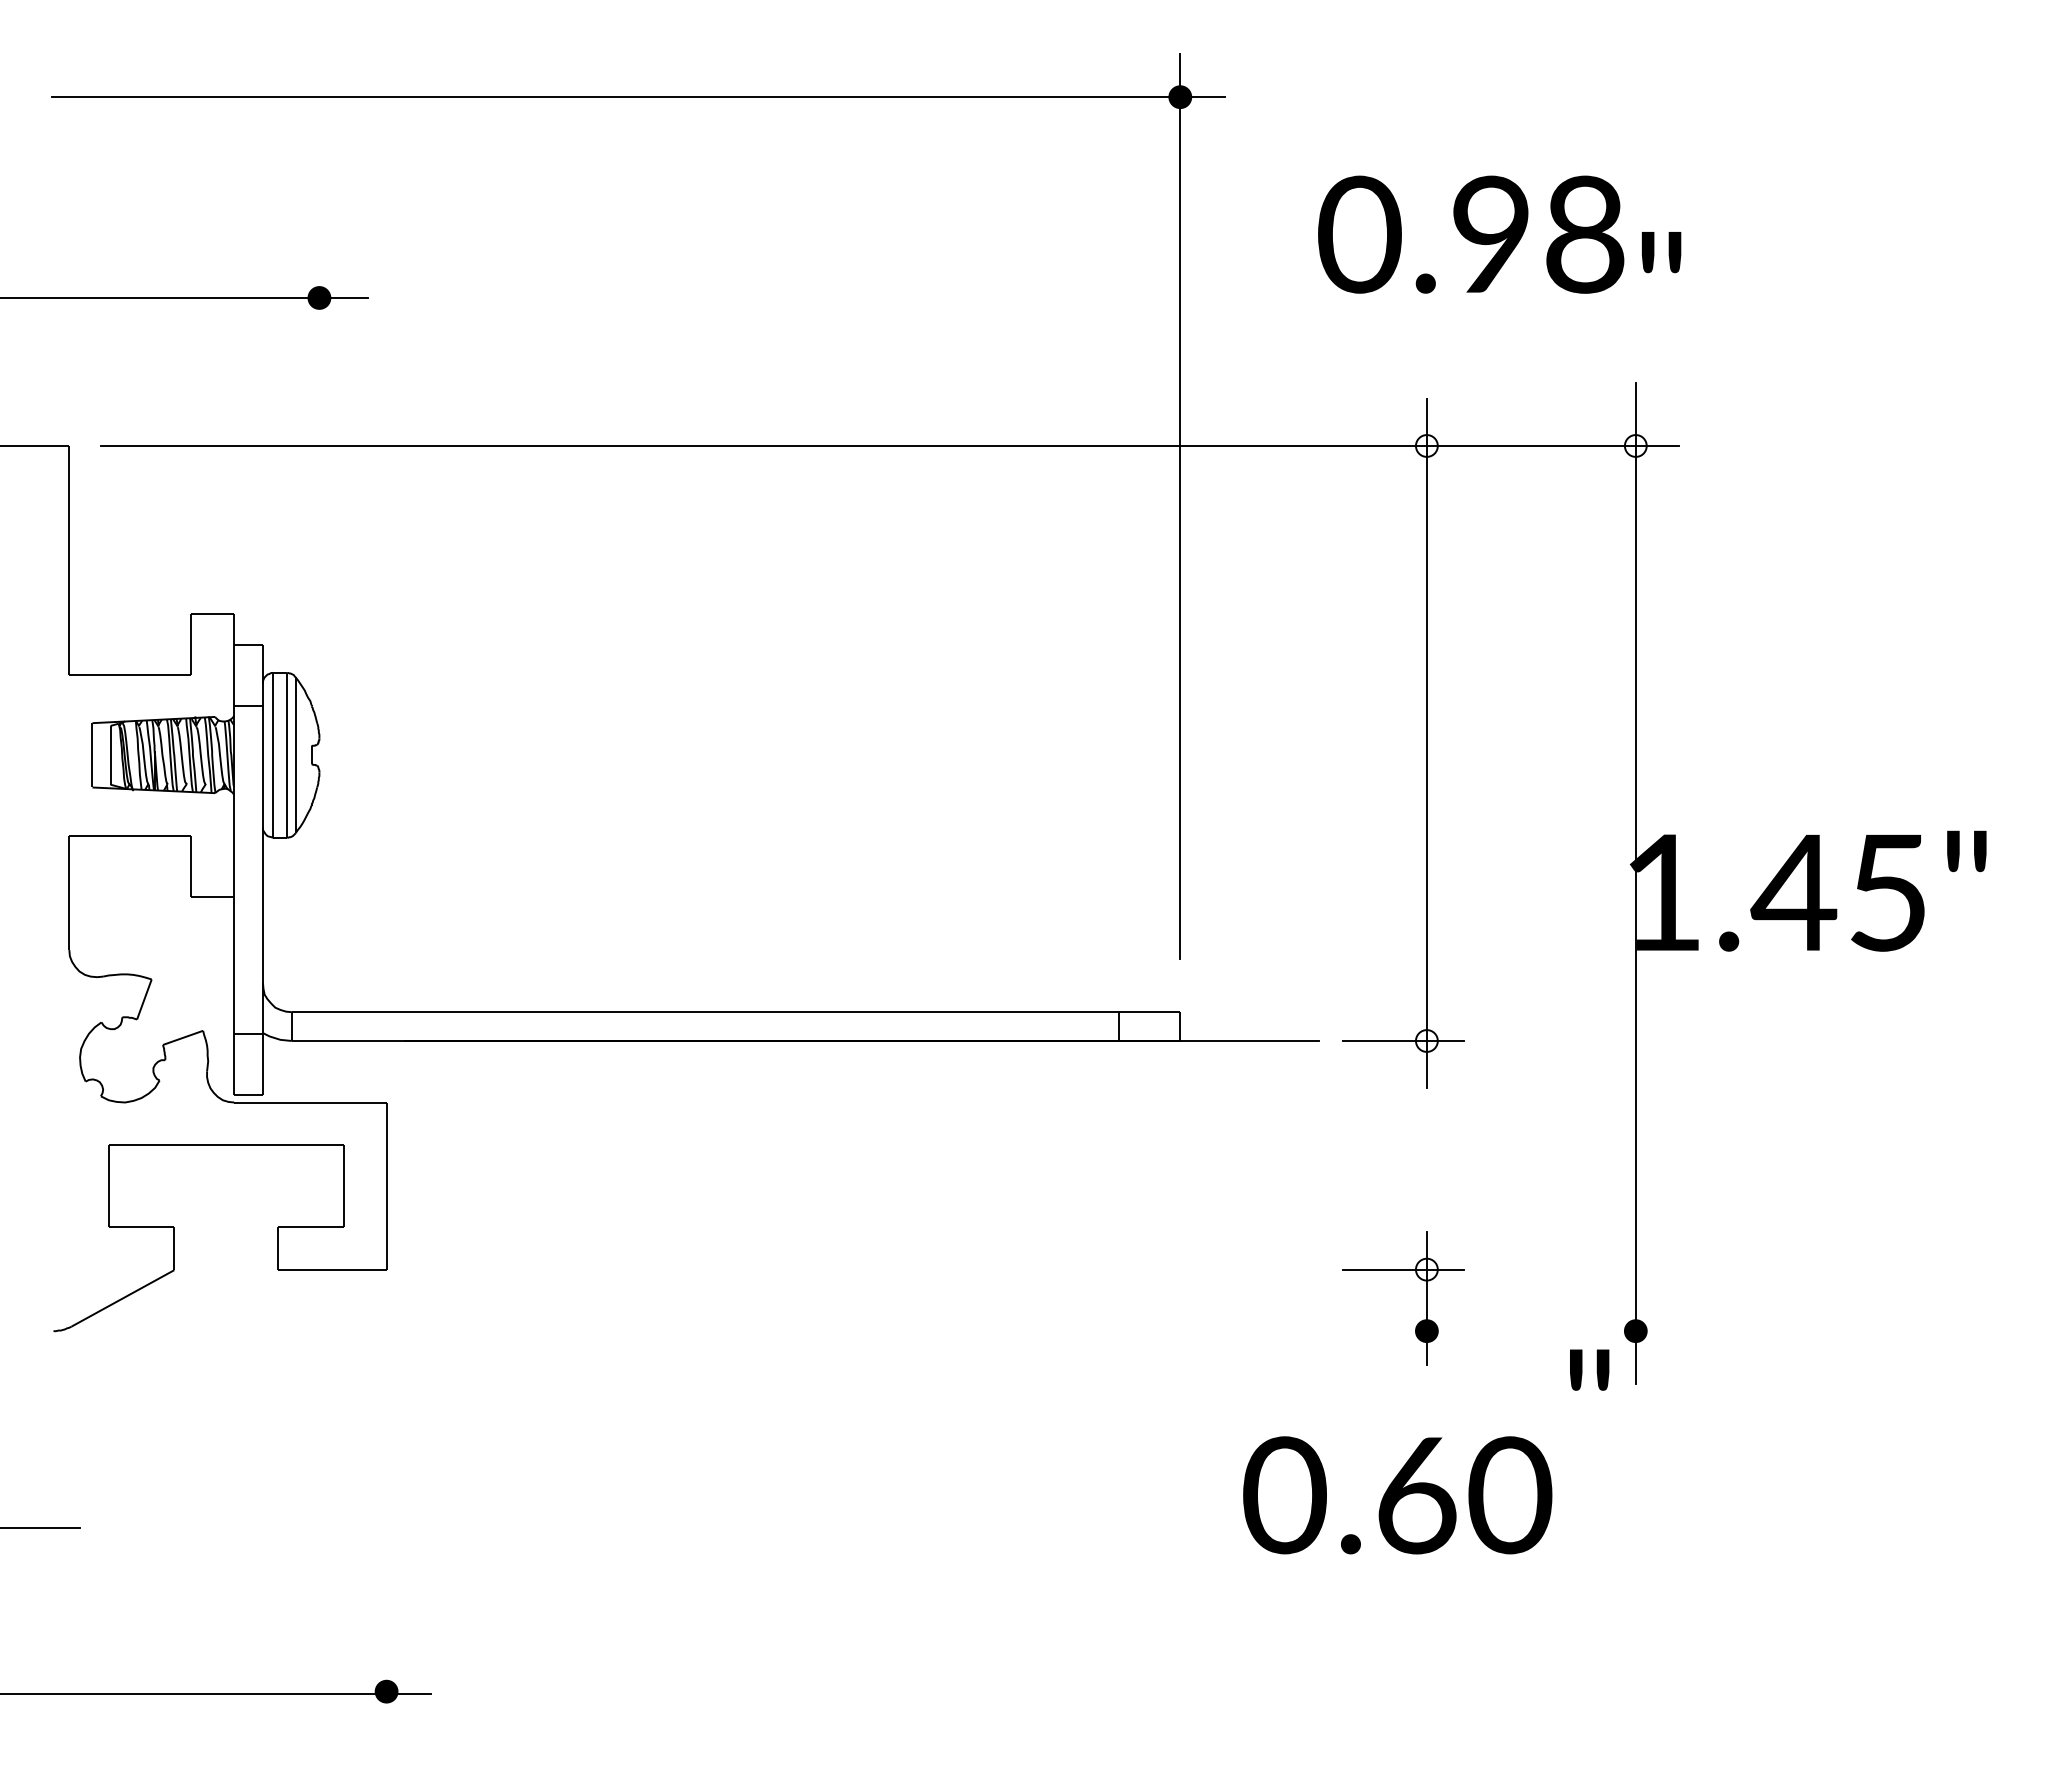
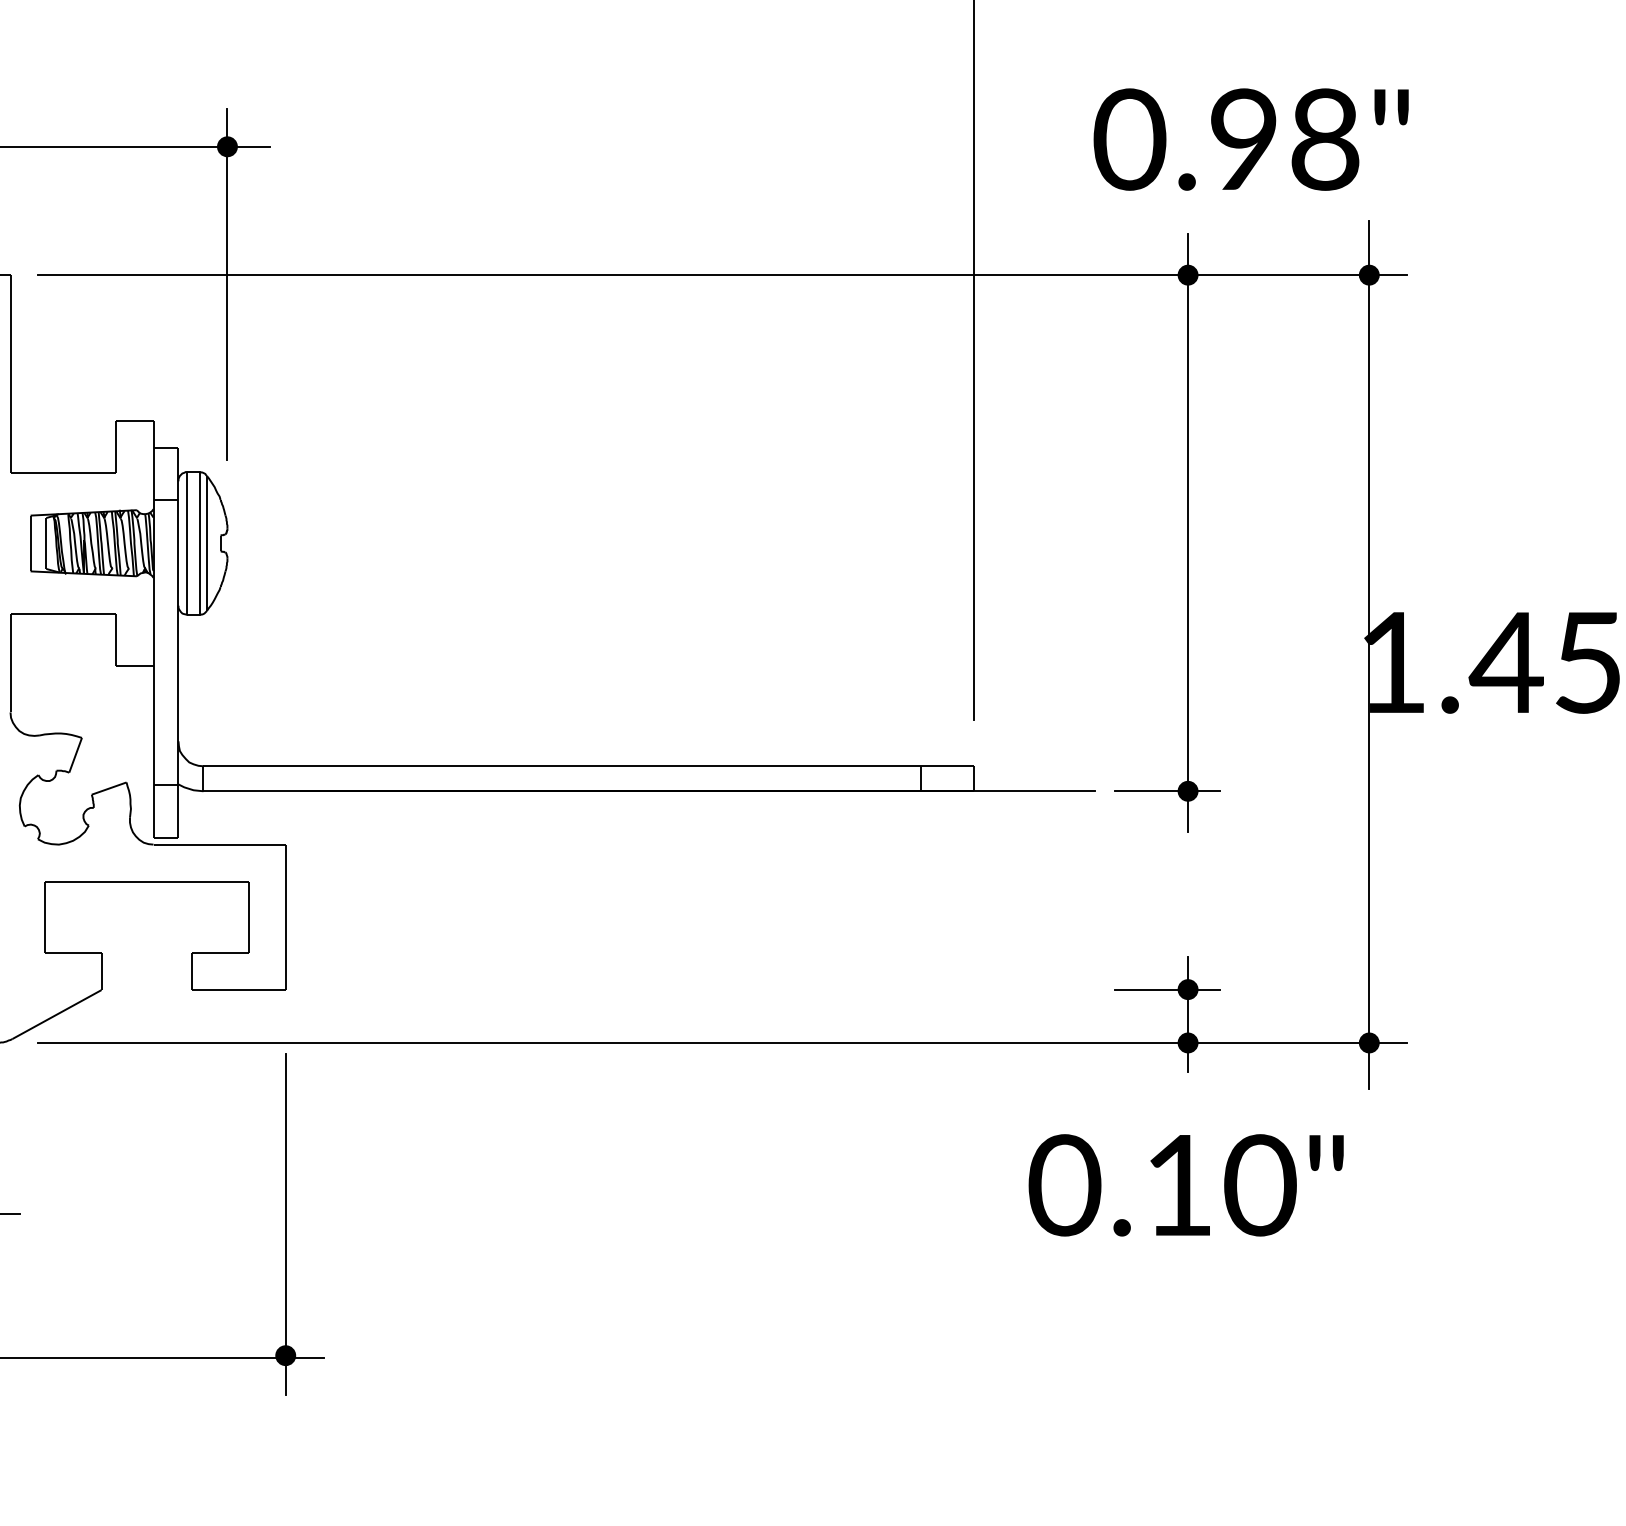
text: (1471, 234) -> (1226, 139), moved
fill: (1426, 445) -> (1187, 274), added
fill: (1635, 445) -> (1369, 274), added
line: (319, 456) -> (227, 284), added
fill: (1426, 1040) -> (1187, 790), added
fill: (1426, 1269) -> (1187, 989), added
line: (889, 1331) -> (721, 1043), added
text: (1589, 1369) -> (1326, 1152), moved
text: (1417, 1495) -> (1179, 1185), 0.60 -> 0.10
line: (386, 1540) -> (285, 1224), added

